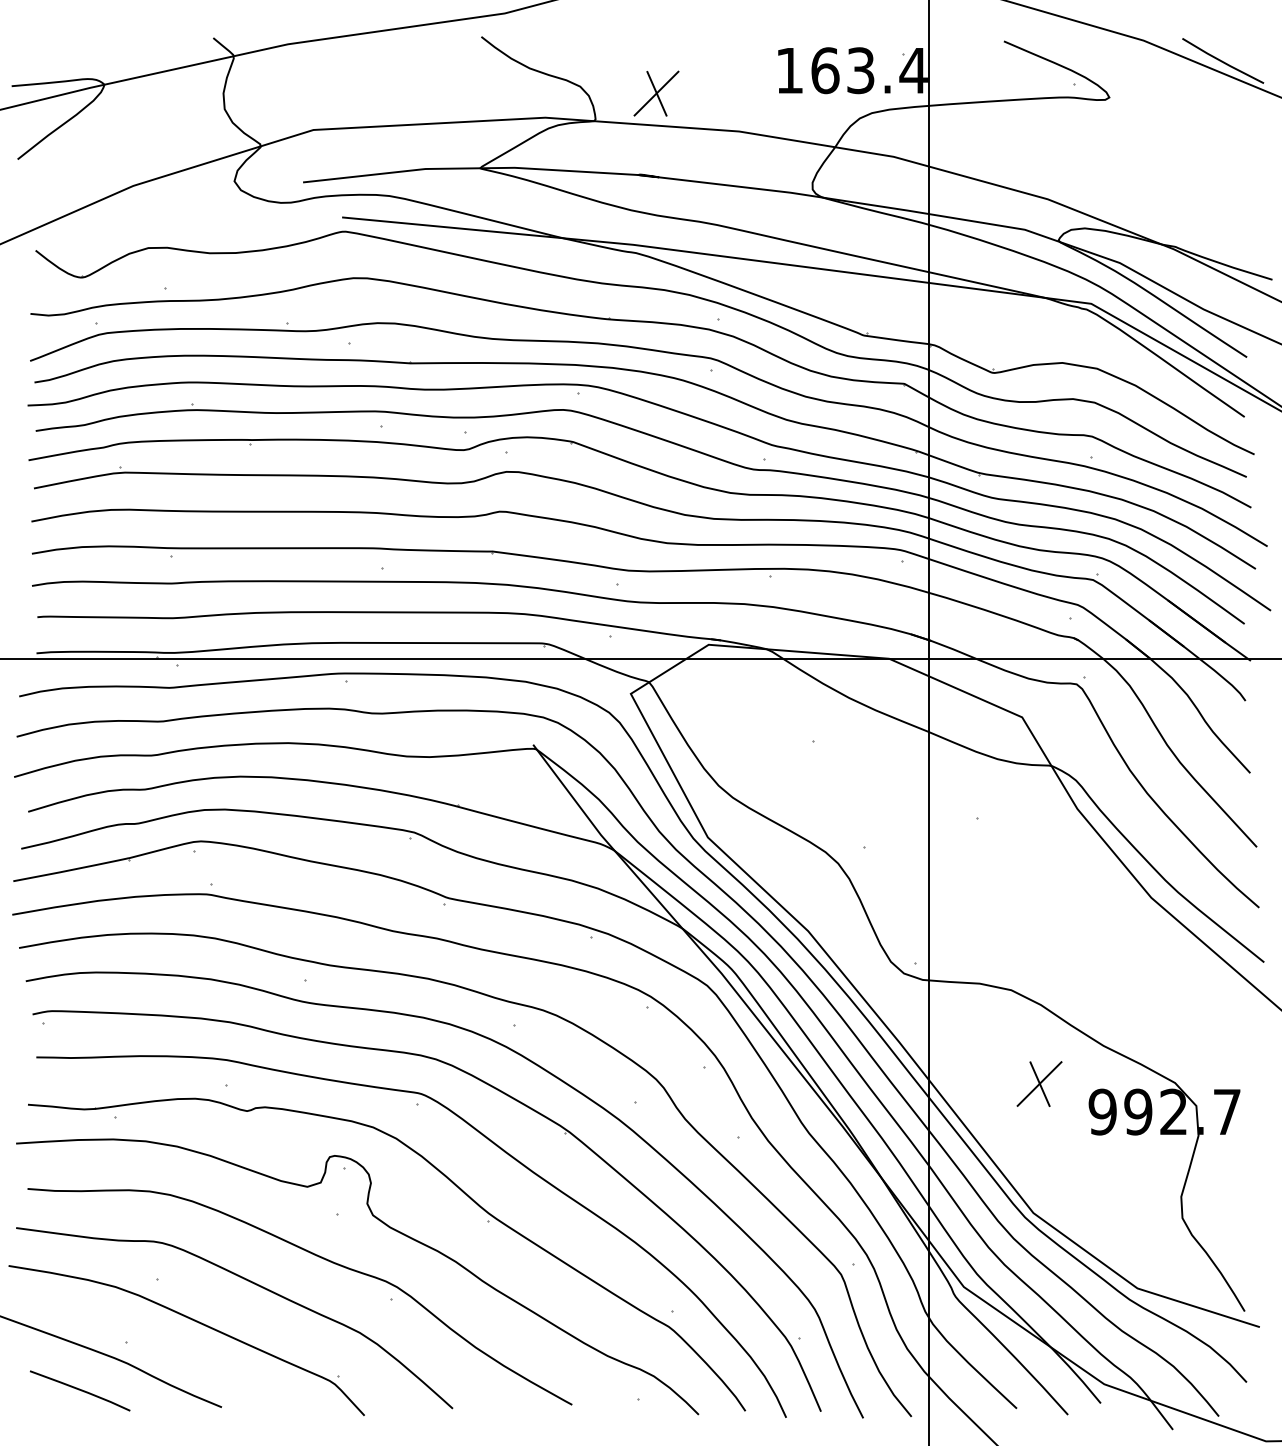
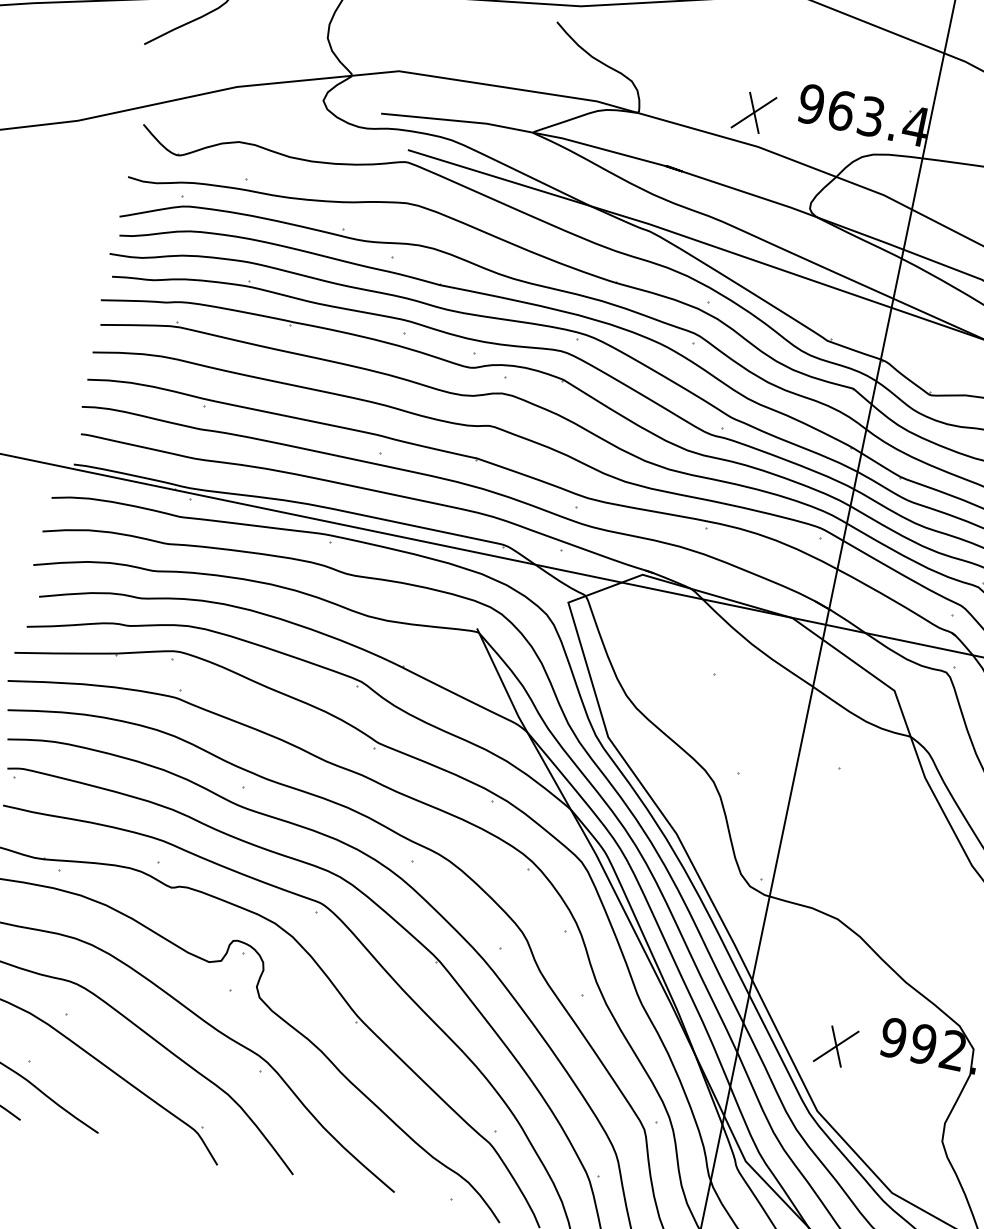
text: (789, 70) -> (811, 104), 163.4 -> 963.4
part: (656, 93) -> (754, 112), moved
part: (1039, 1083) -> (836, 1045), moved

